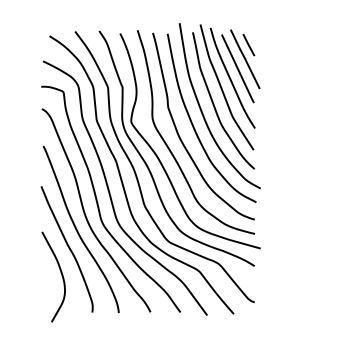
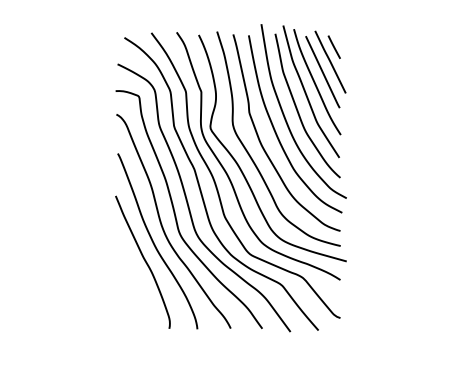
curve: (61, 274) -> (136, 288), removed

